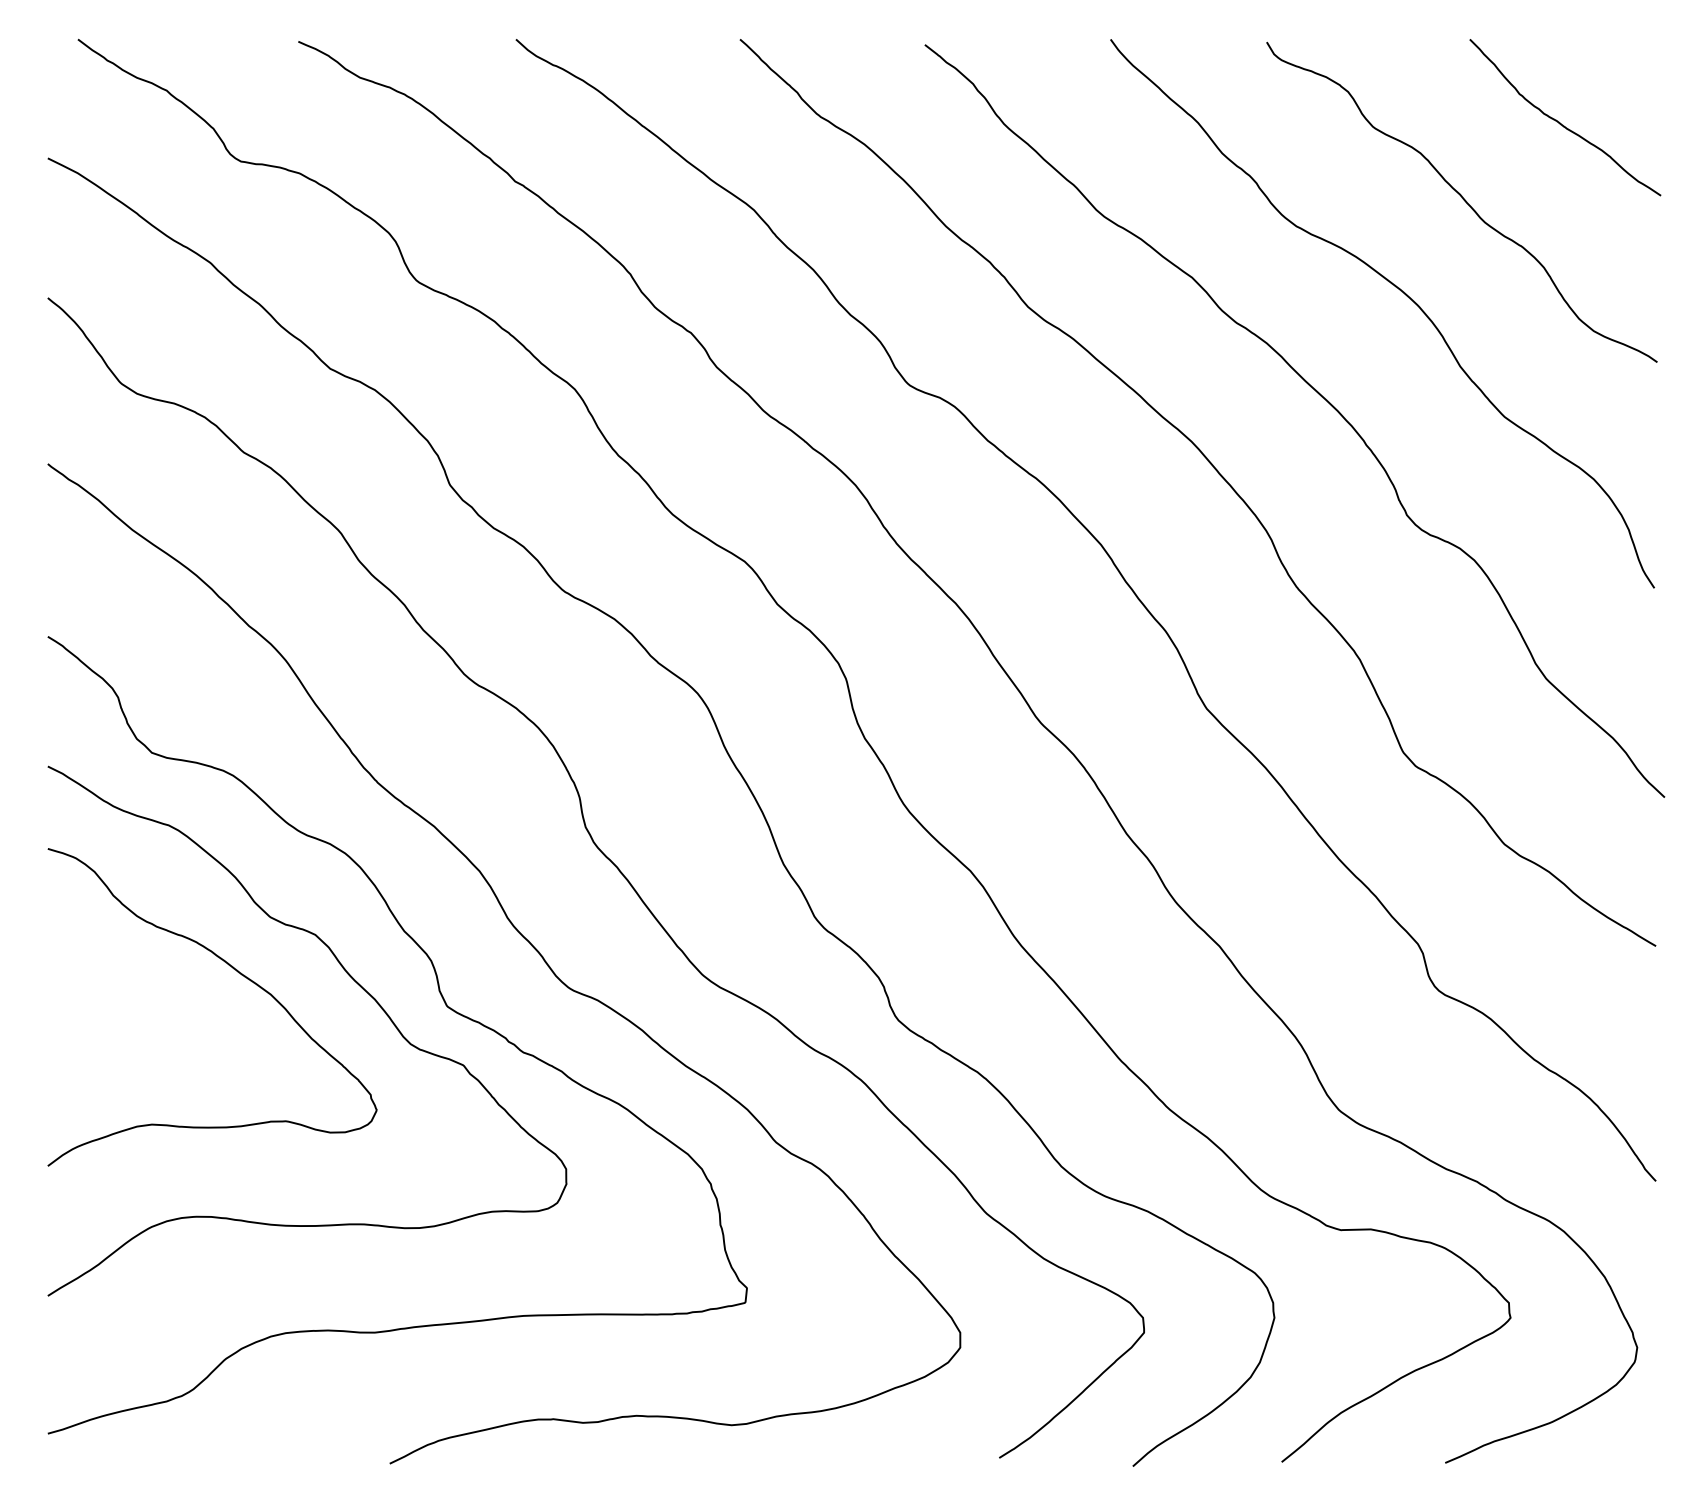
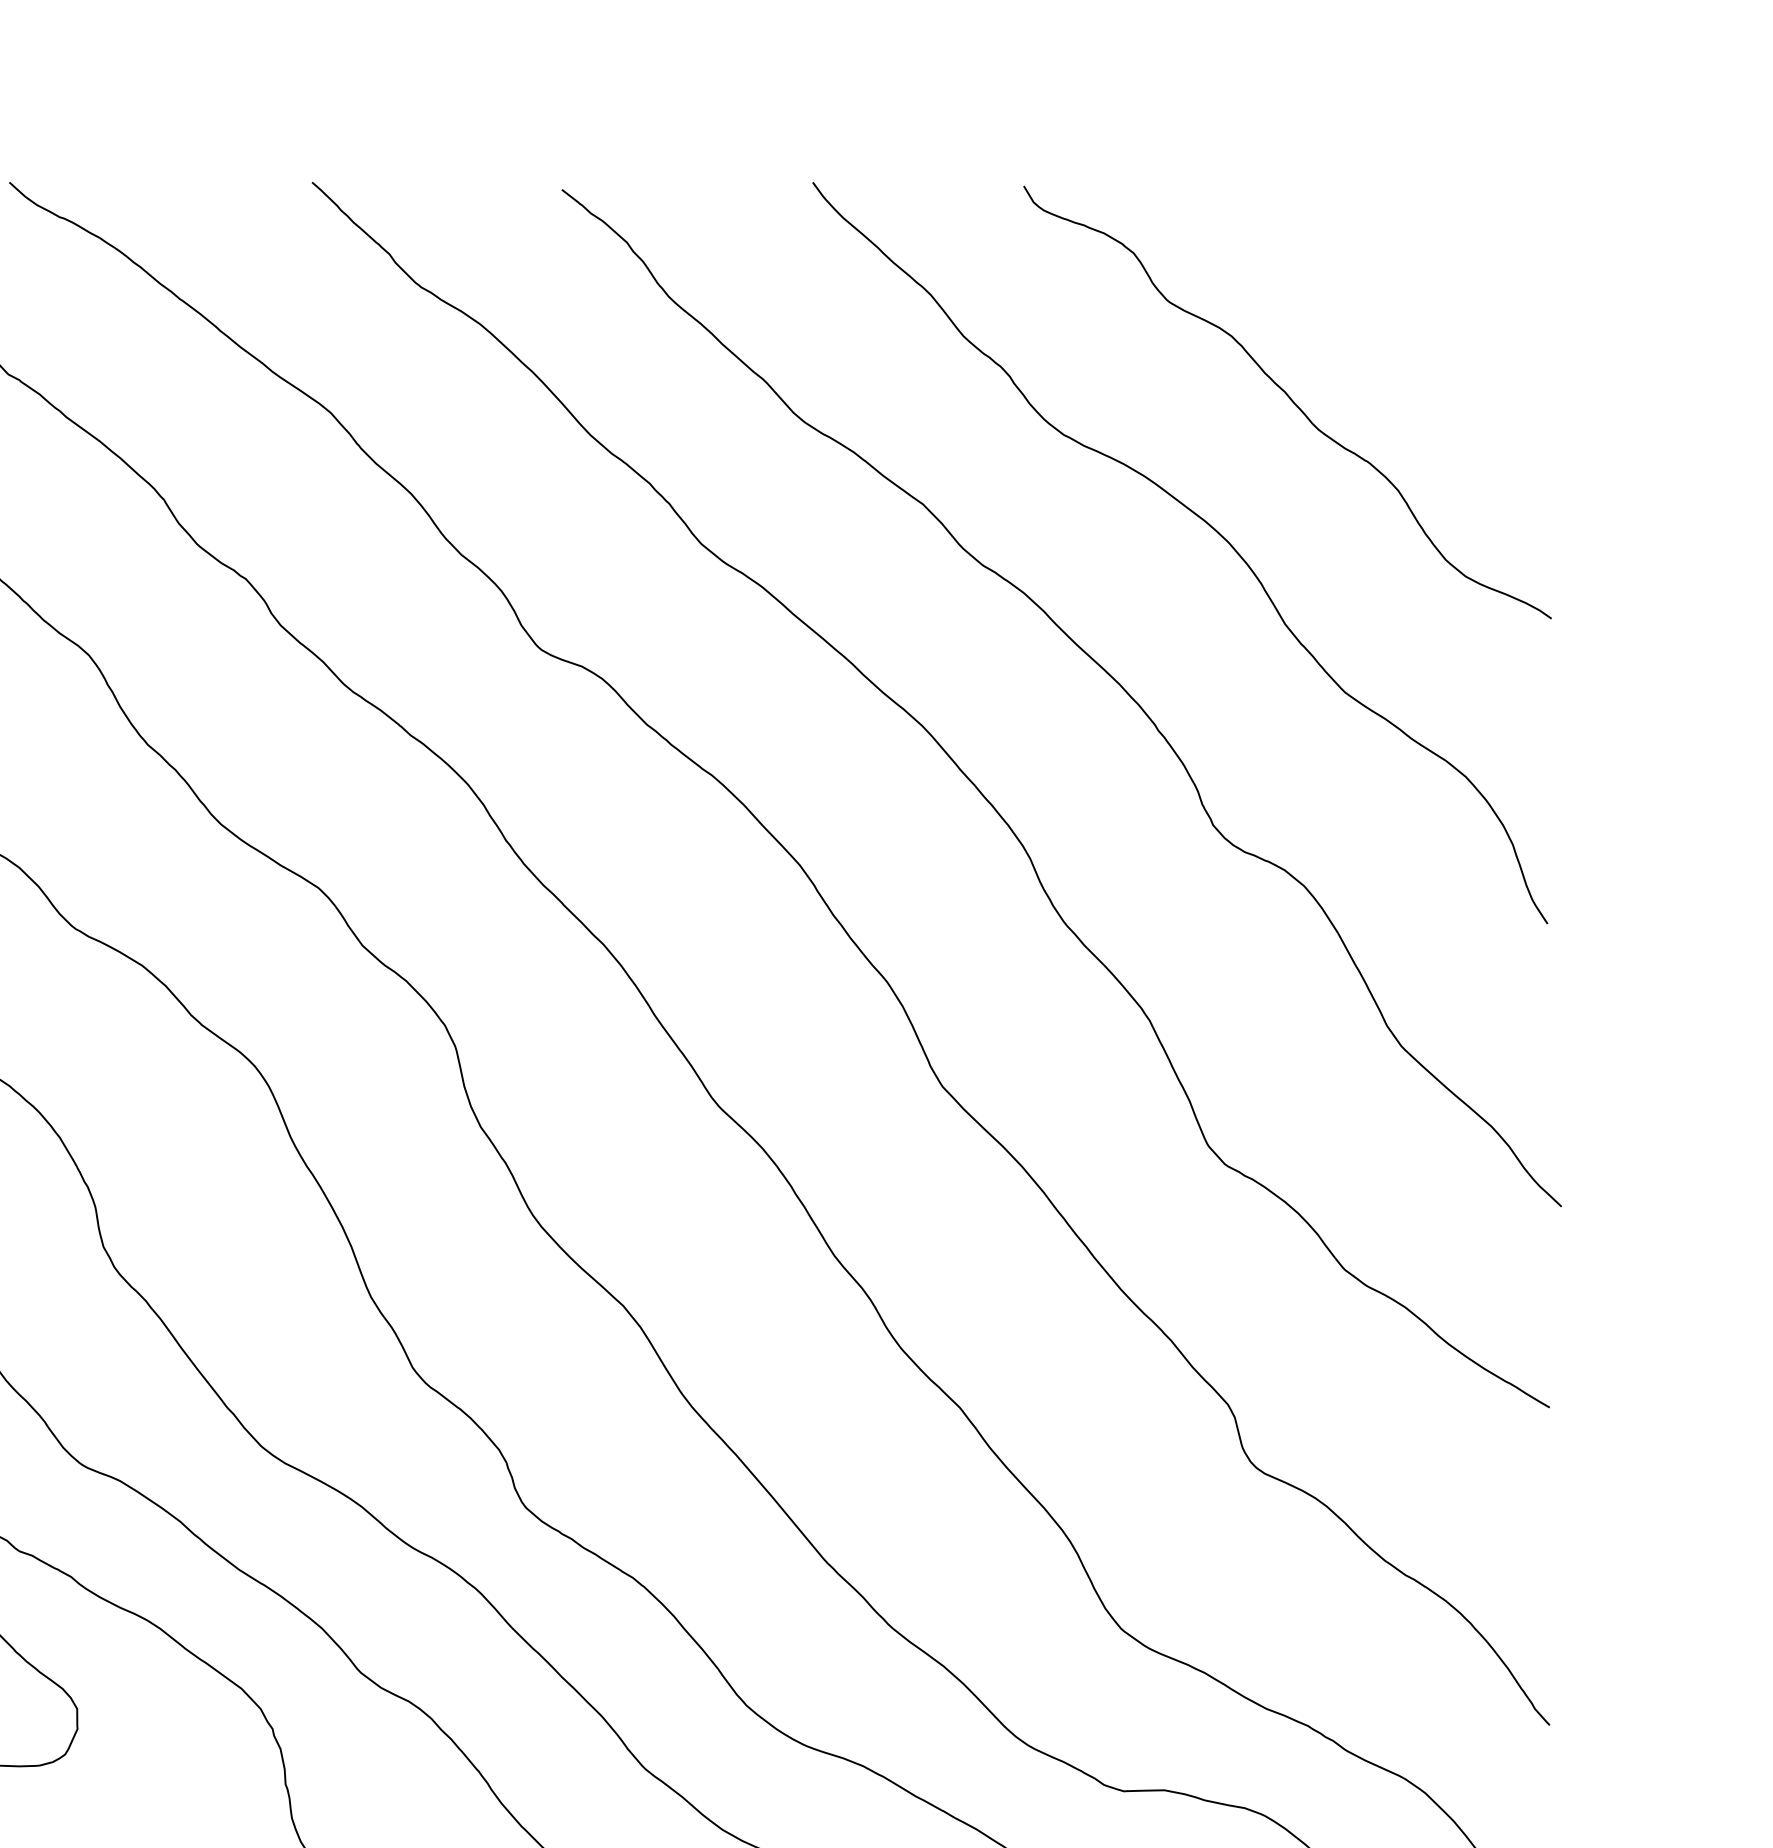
curve: (1560, 122) -> (1420, 294), removed

